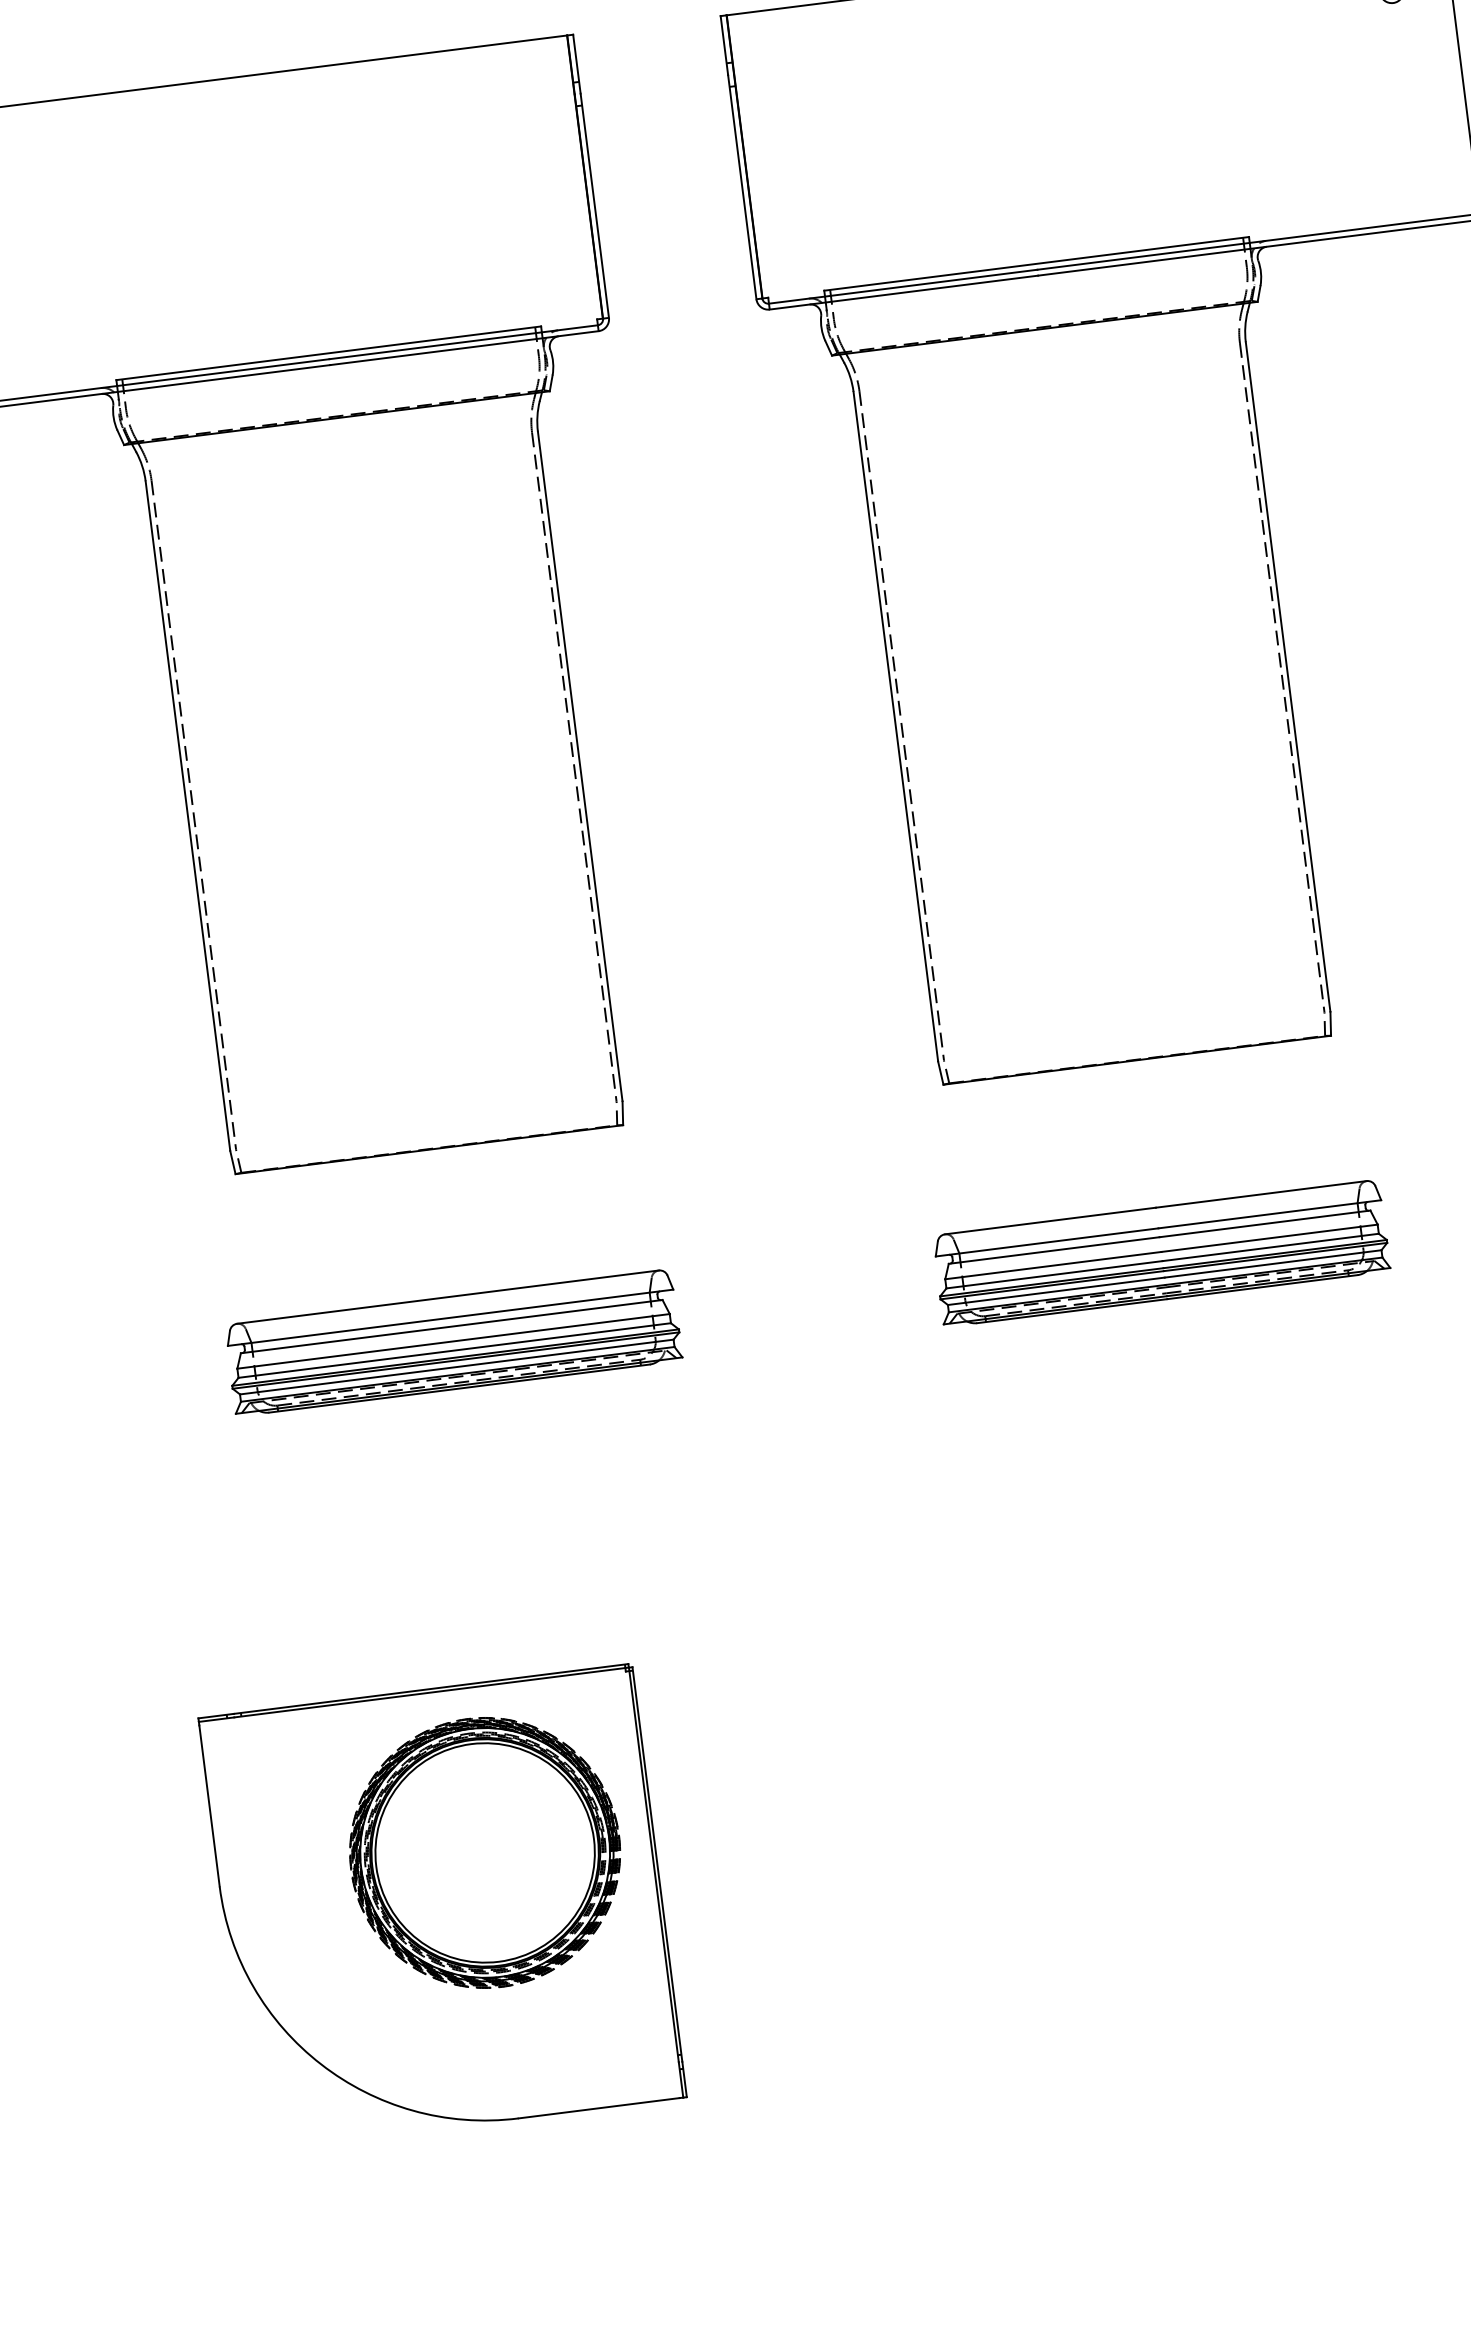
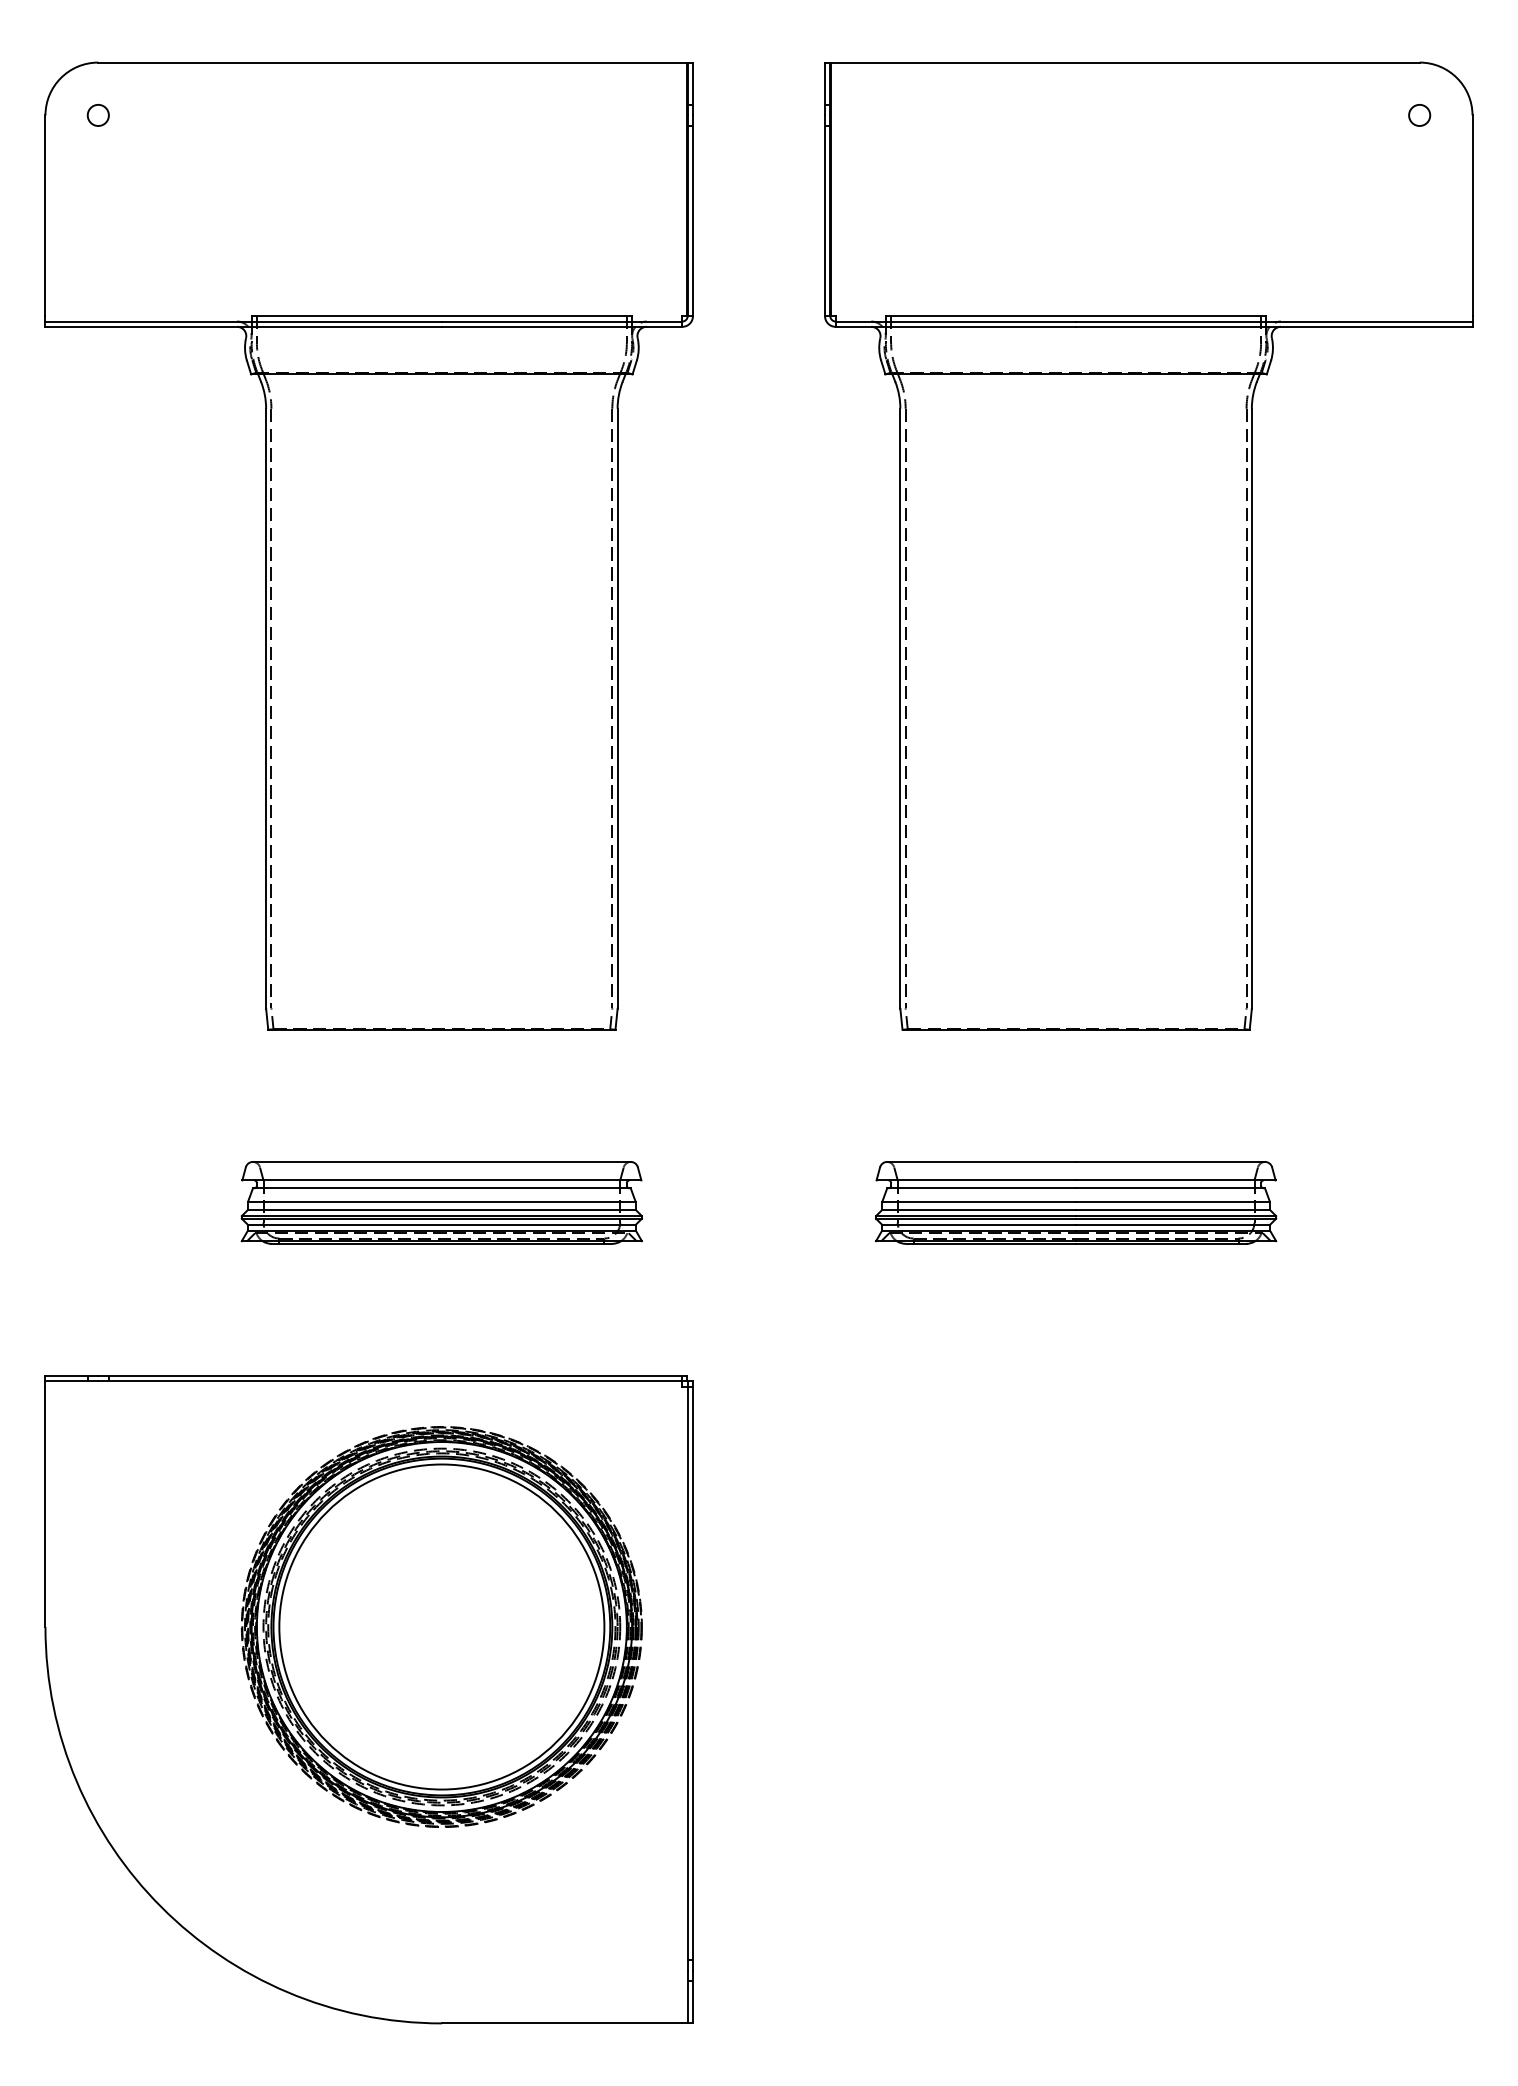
part: (441, 1907) -> (368, 1699), size x1.67

